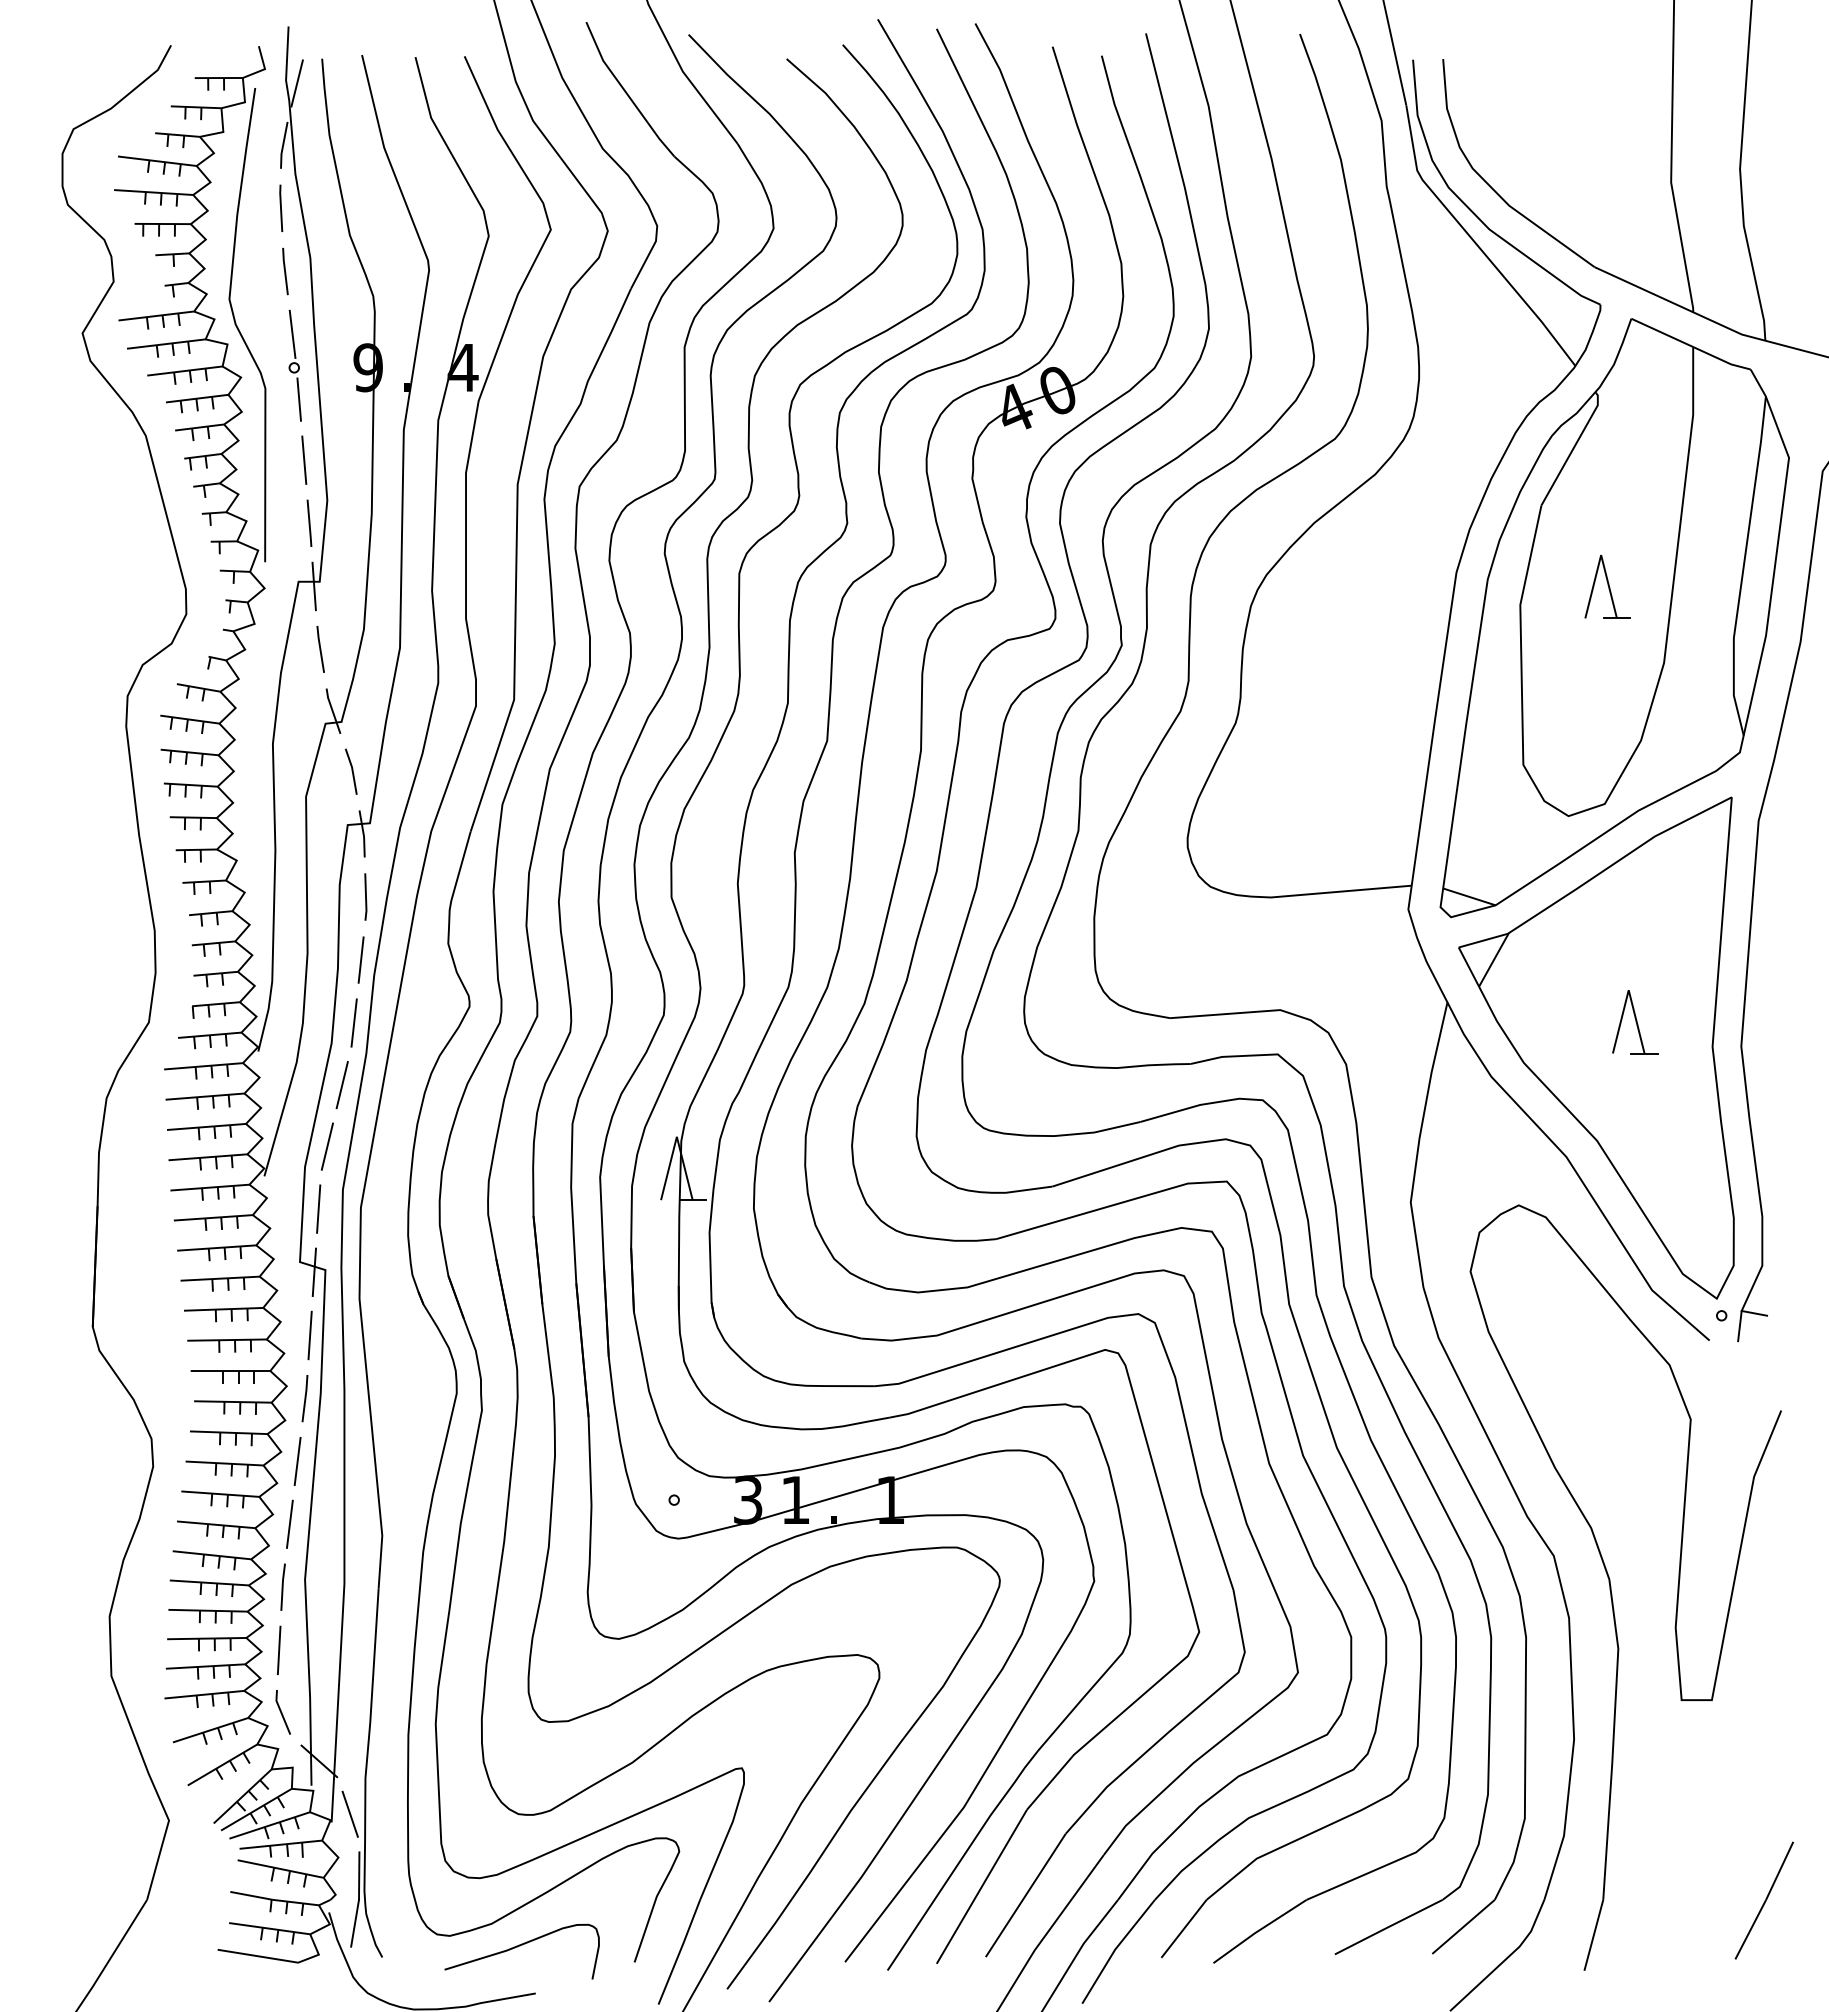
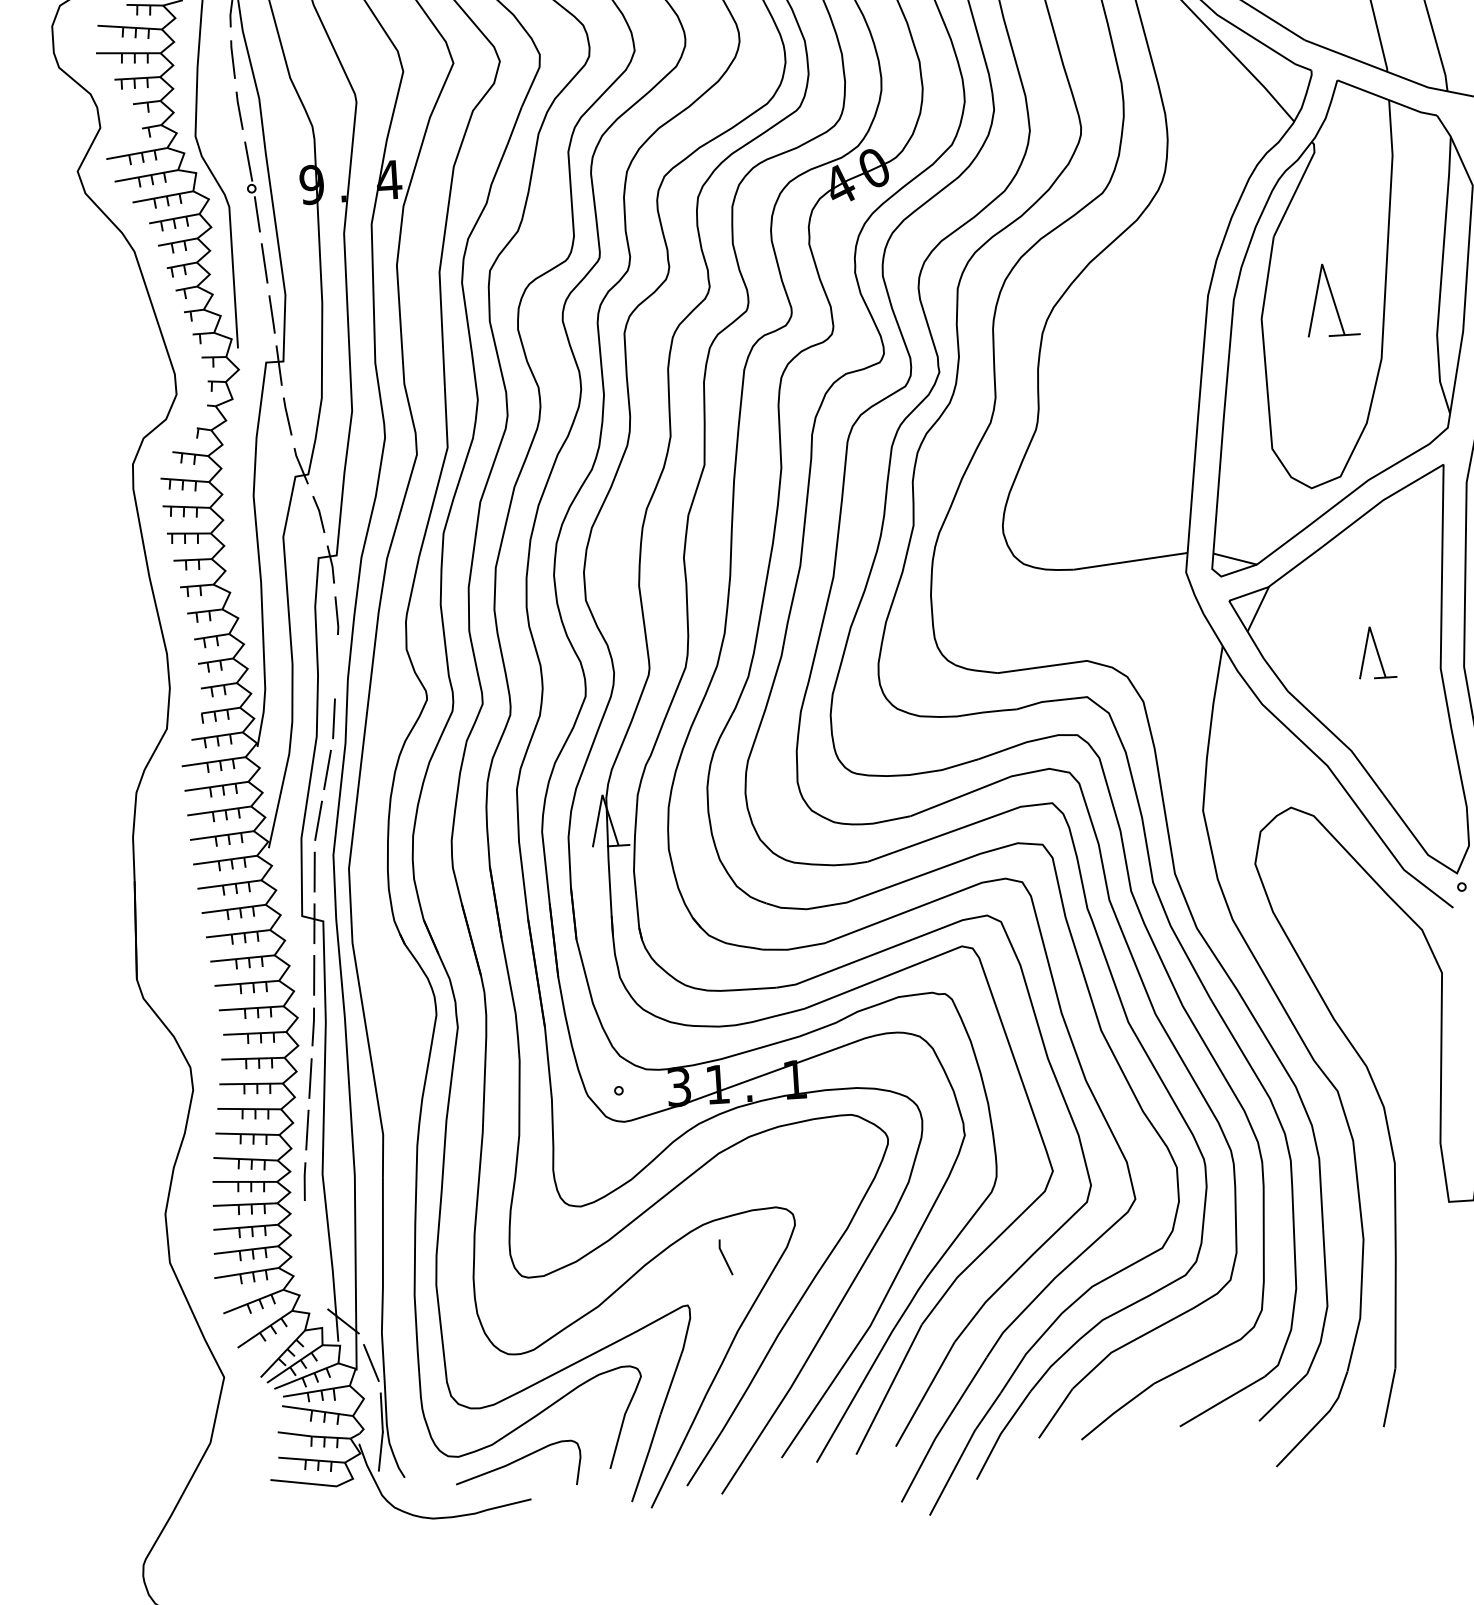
part: (1607, 586) -> (1331, 299), size x1.4
line: (360, 959) -> (335, 666), removed
line: (278, 1650) -> (304, 1233), removed
line: (282, 1712) -> (725, 1257), moved

